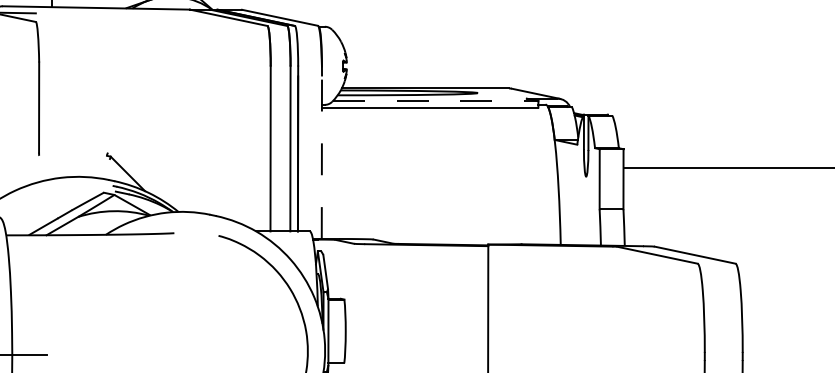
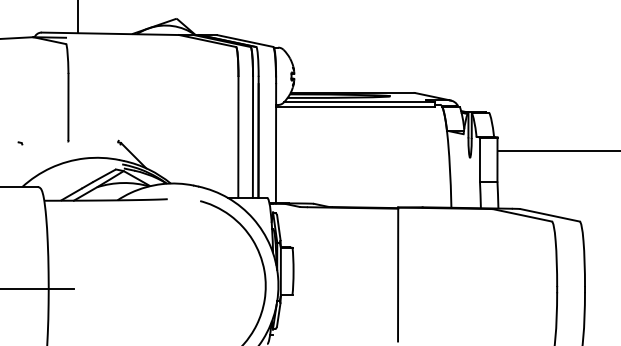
line: (436, 101) -> (360, 102), dashed -> solid
line: (322, 157) -> (276, 143), dashed -> solid

